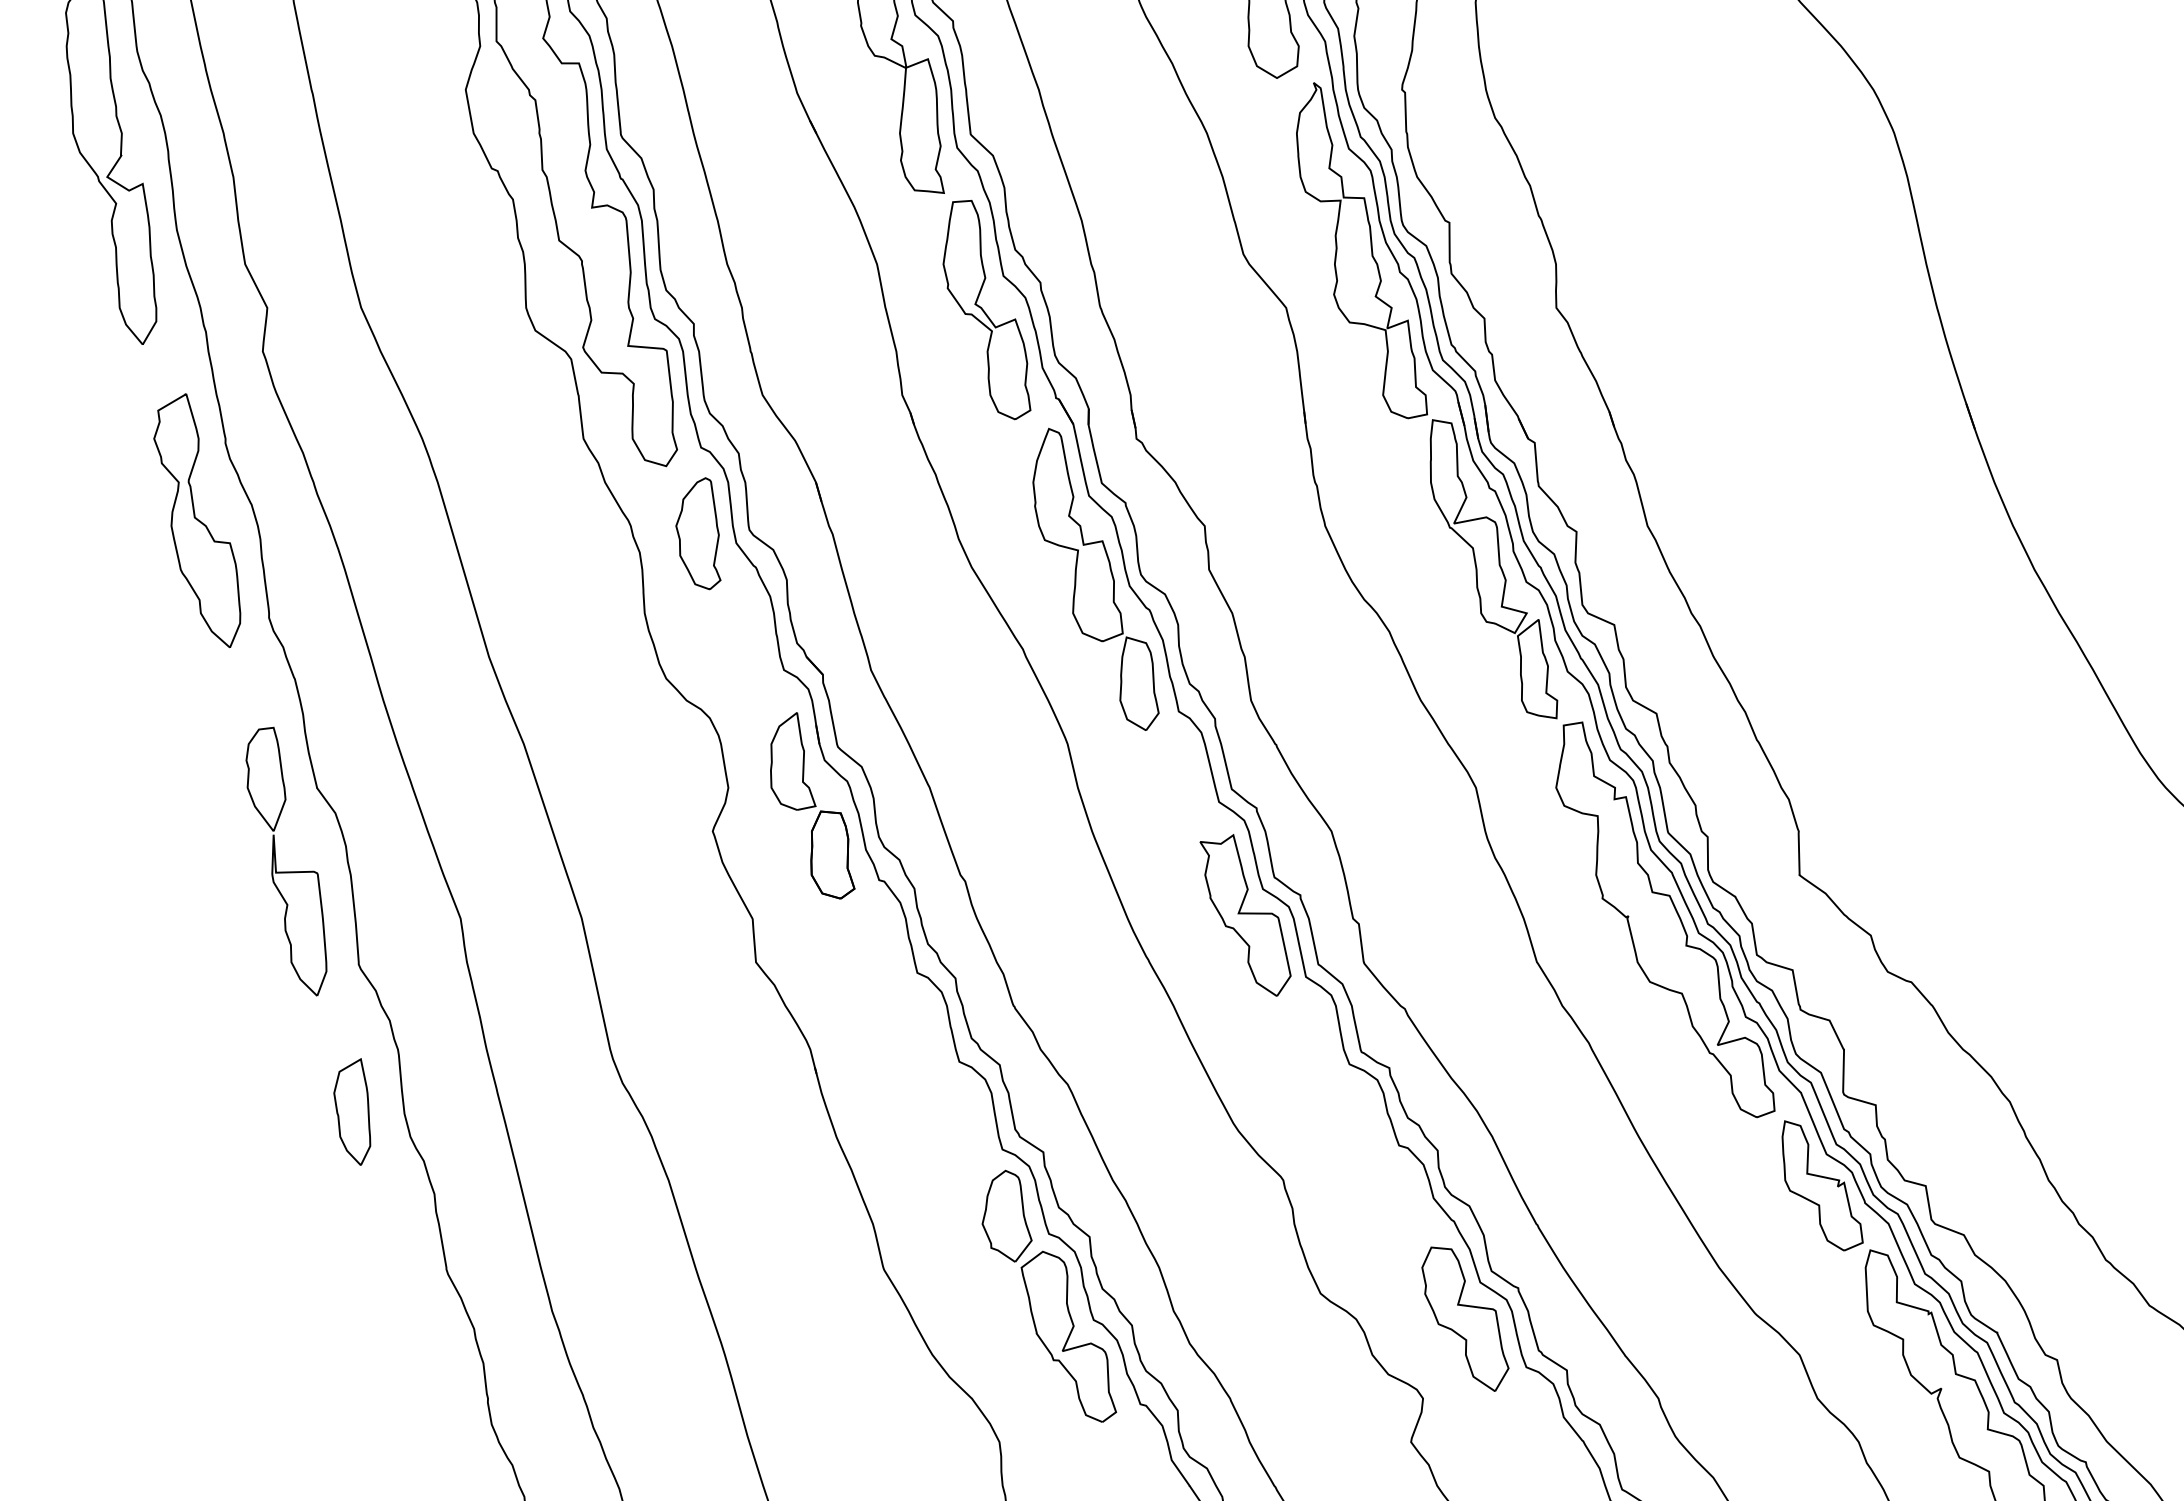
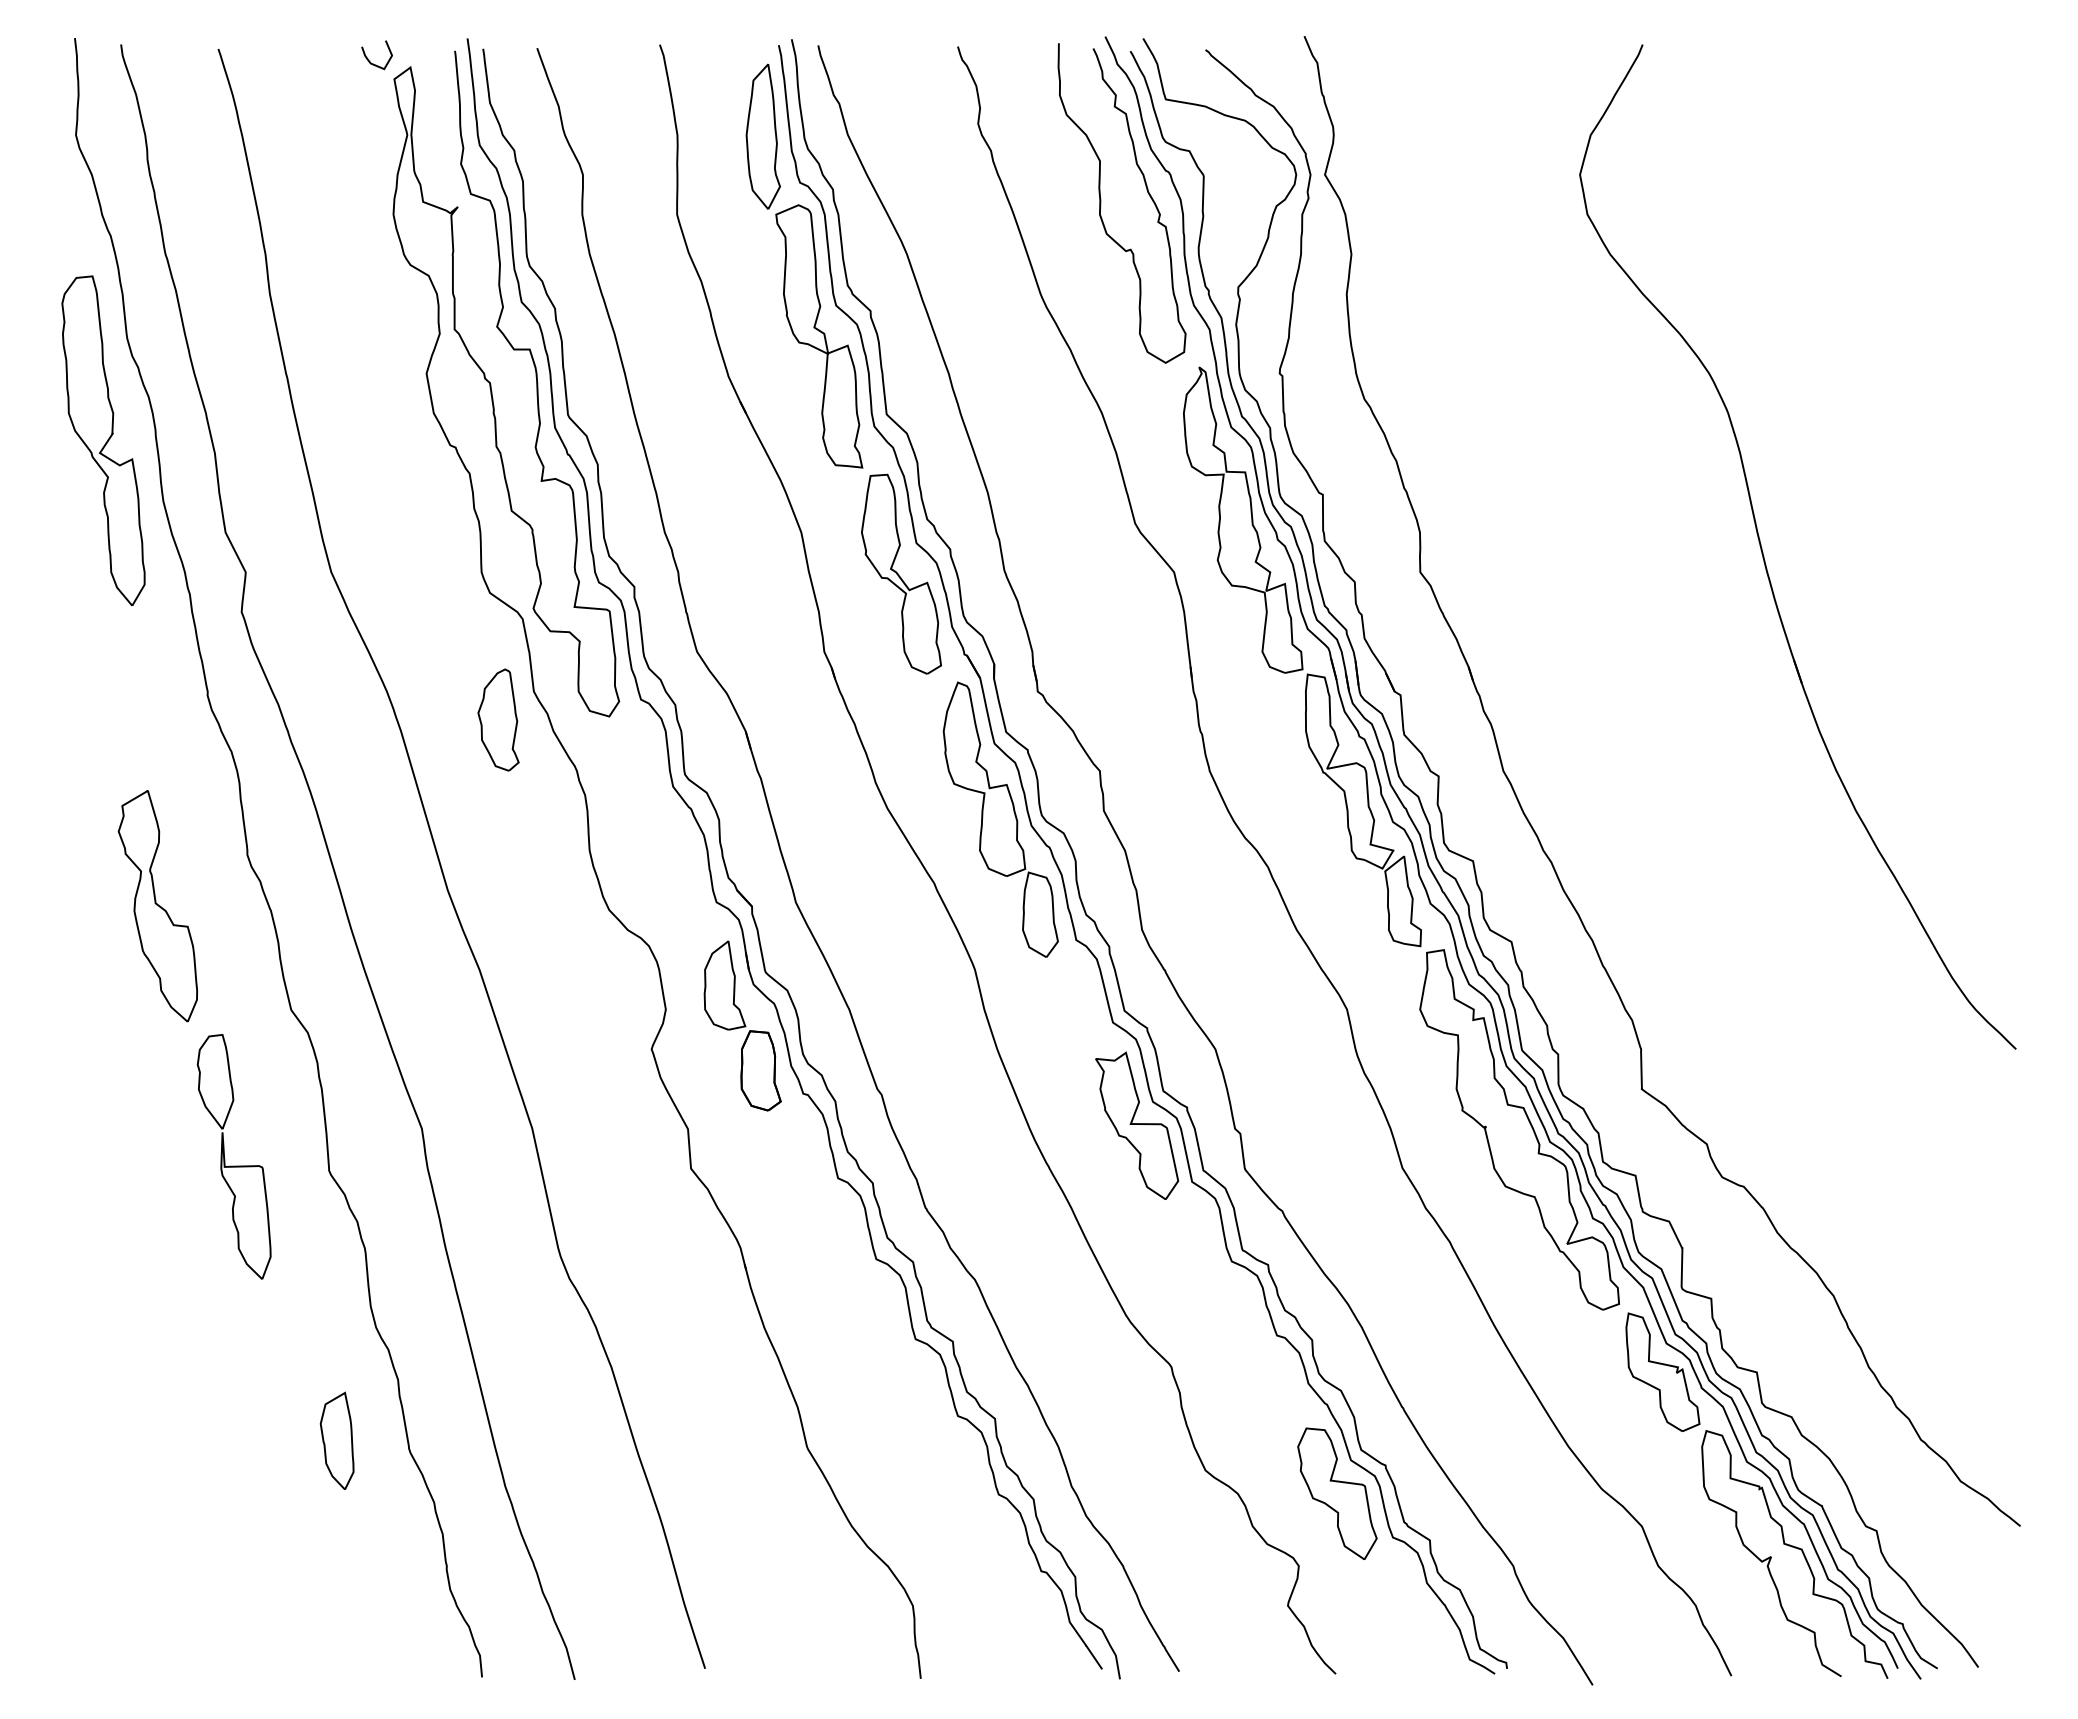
part: (196, 521) -> (157, 906), moved
part: (698, 533) -> (498, 719), moved
part: (276, 863) -> (225, 1158), moved
part: (351, 1111) -> (336, 1440), moved
part: (1049, 1295) -> (958, 1472), removed

